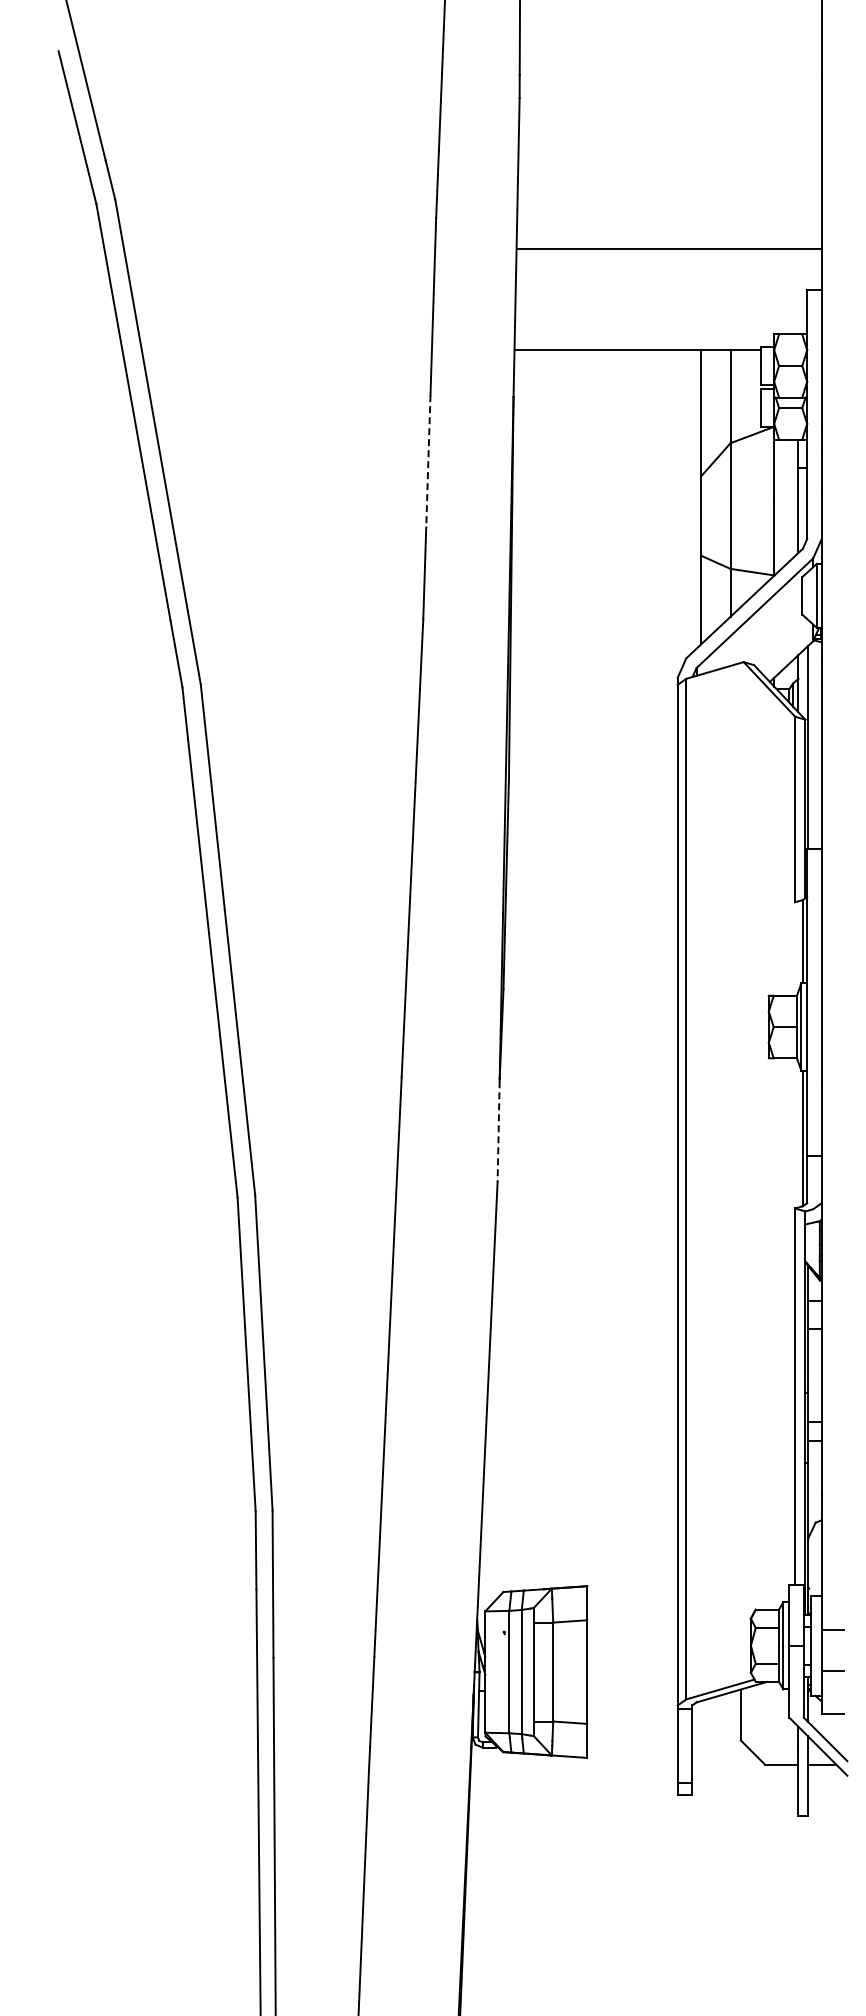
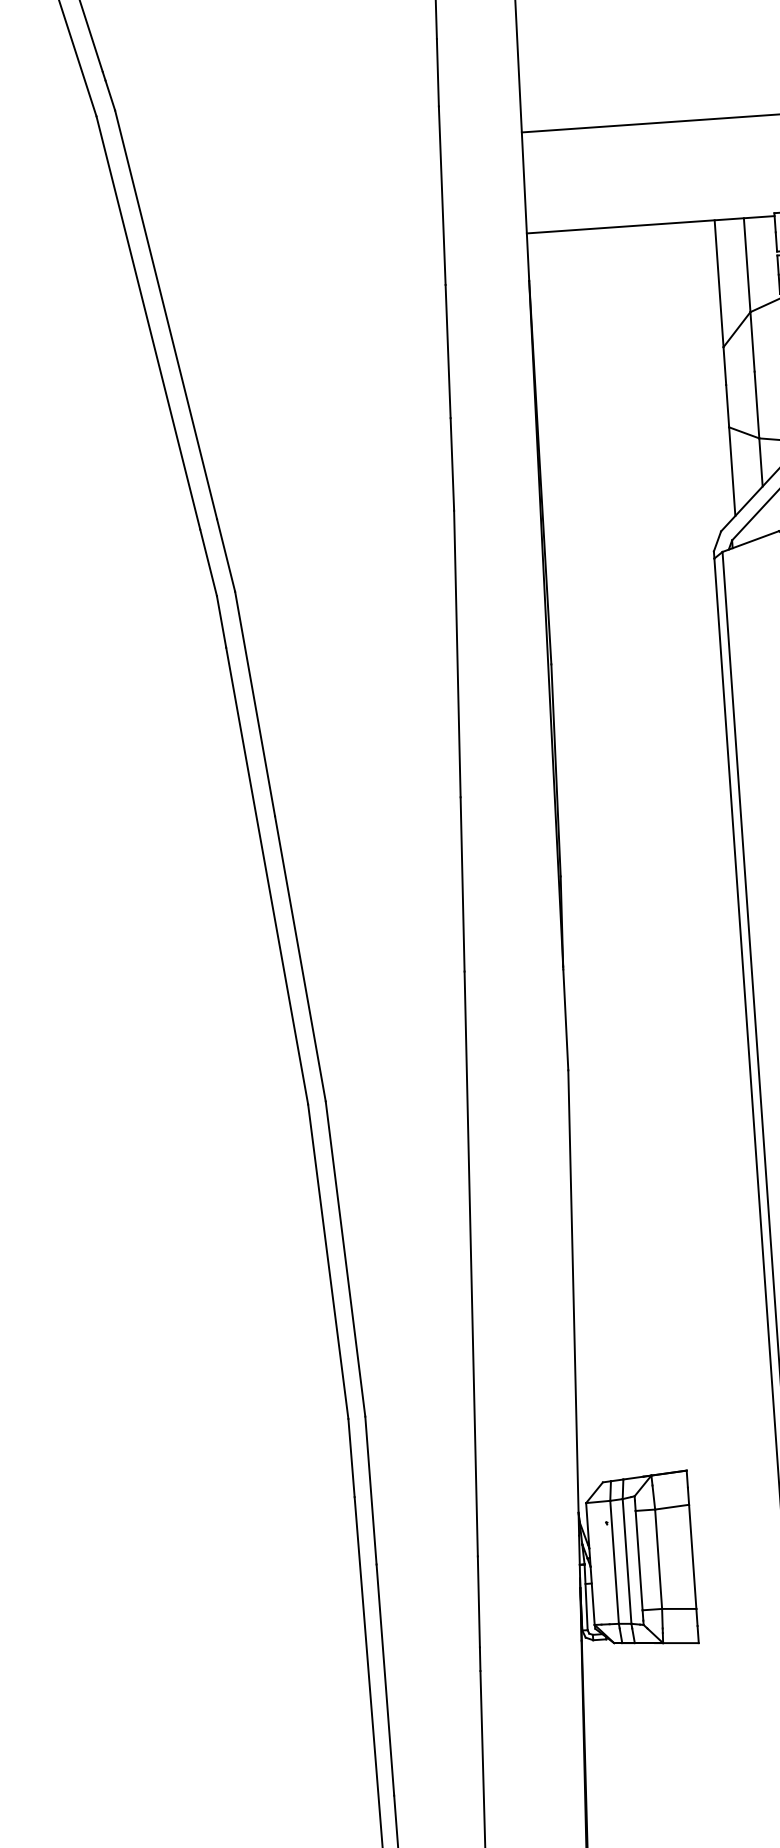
line: (428, 461) -> (448, 351), dashed -> solid
line: (498, 1131) -> (565, 1019), dashed -> solid

